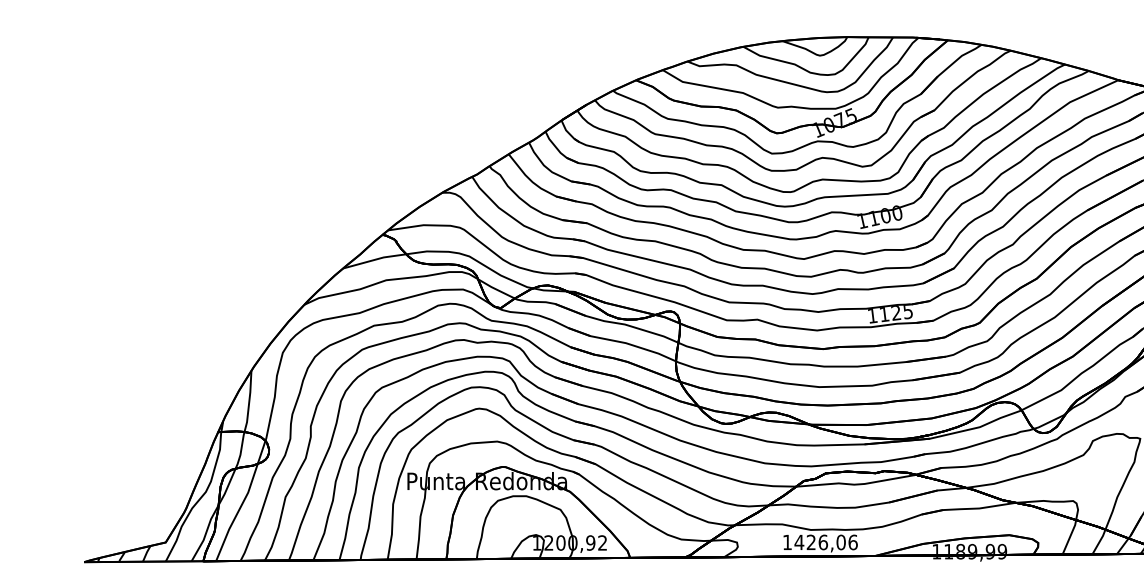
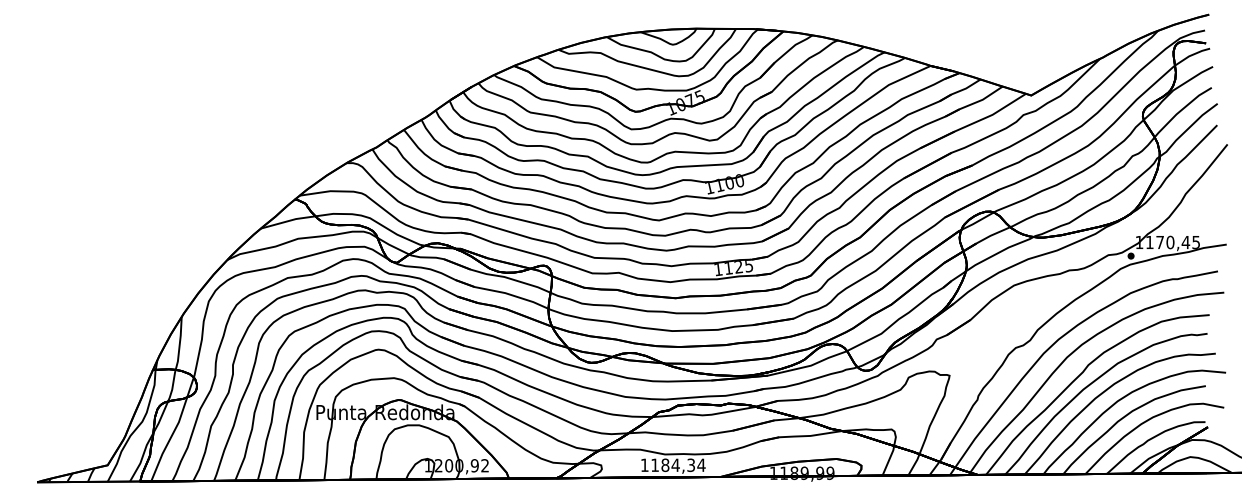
text: (825, 542) -> (677, 465), 1426,06 -> 1184,34

